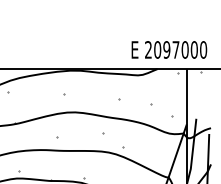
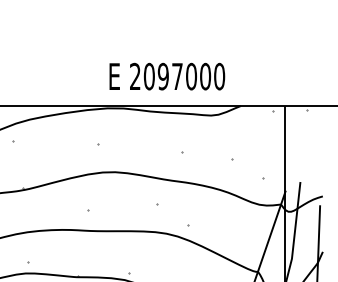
text: (169, 49) -> (167, 75), moved

